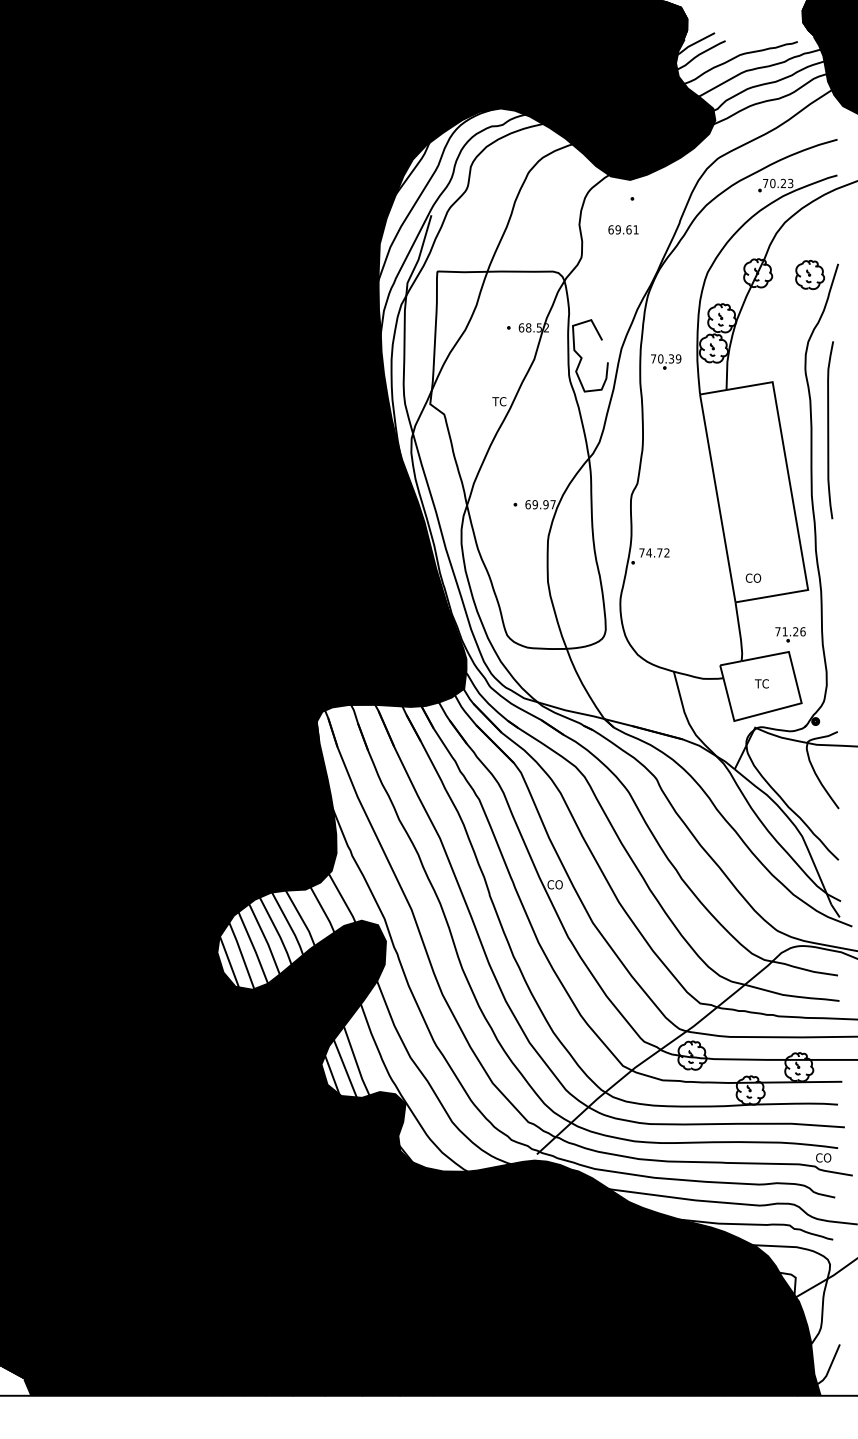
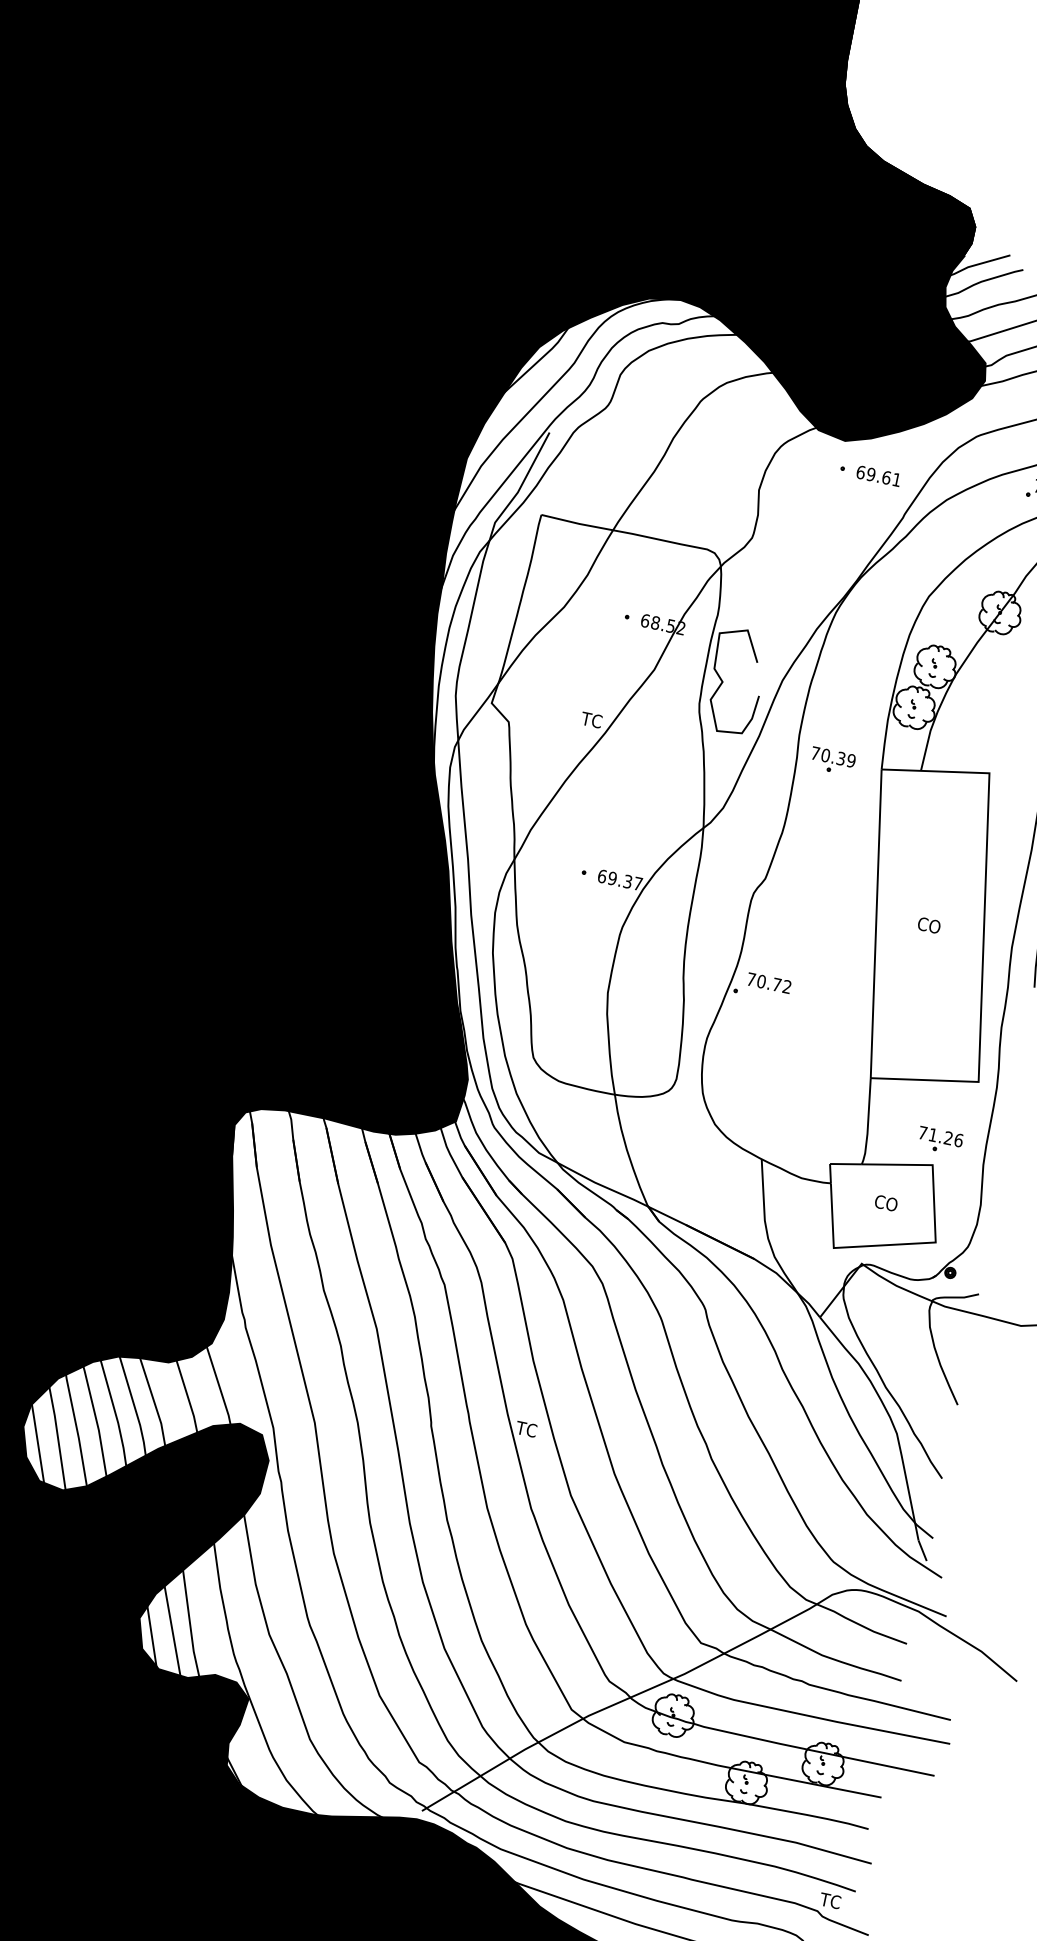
text: (623, 229) -> (878, 475), moved
part: (666, 361) -> (833, 760), moved
text: (545, 504) -> (627, 881), 69.97 -> 69.37
text: (648, 552) -> (760, 980), 74.72 -> 70.72
text: (753, 577) -> (929, 924), moved
text: (762, 683) -> (885, 1202), TC -> CO
text: (554, 884) -> (527, 1429), CO -> TC
text: (823, 1157) -> (832, 1900), CO -> TC

